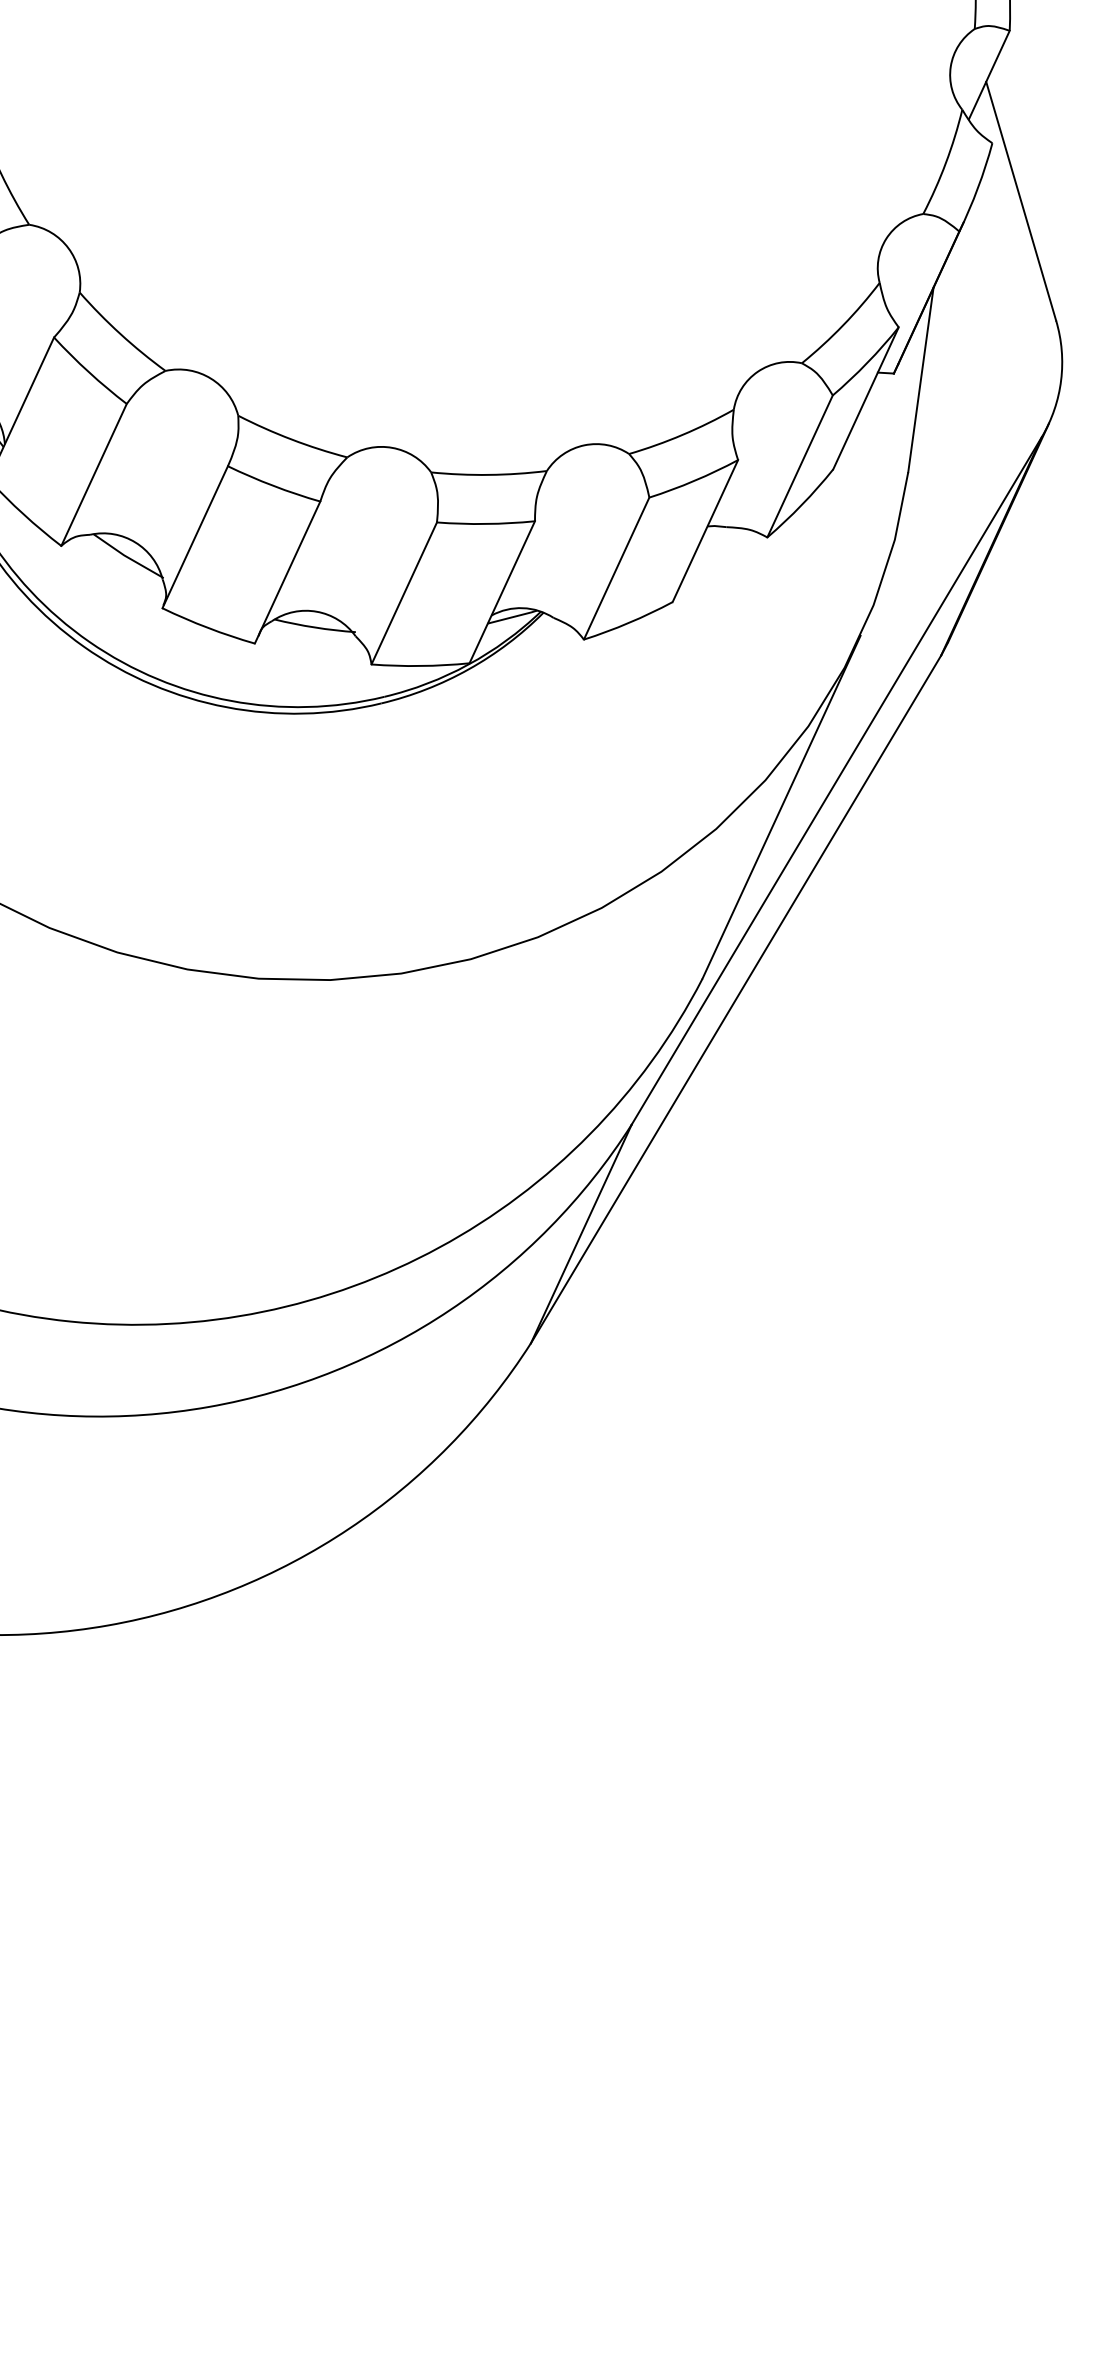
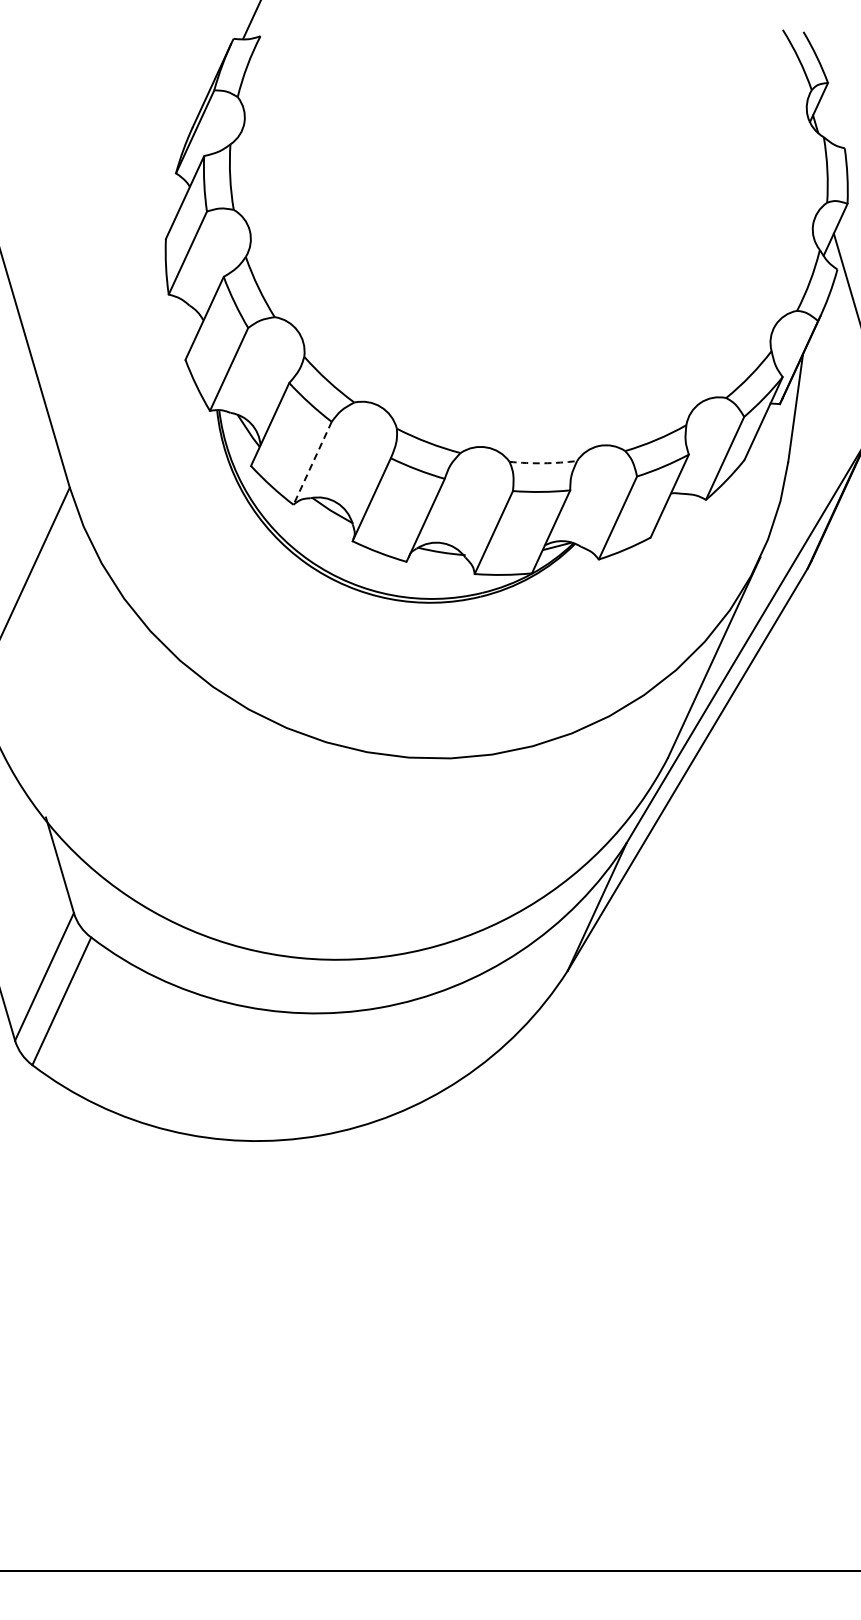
line: (93, 475) -> (312, 463), solid -> dashed
arc: (489, 475) -> (543, 463), solid -> dashed

